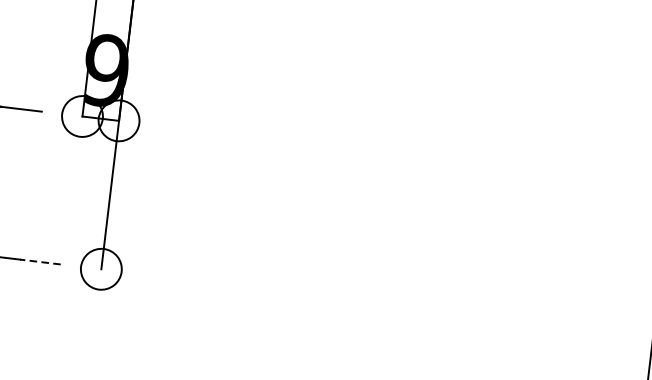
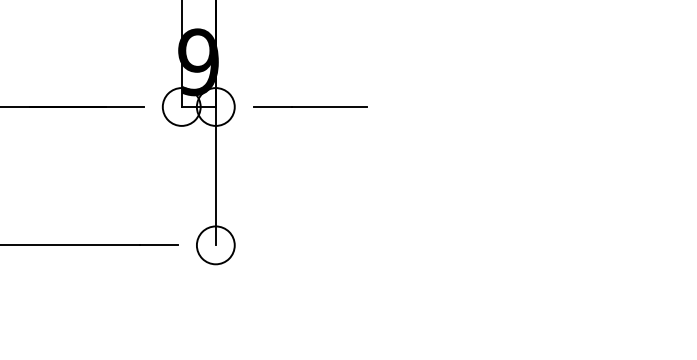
line: (220, 132) -> (310, 106), added
line: (40, 262) -> (159, 245), dashed -> solid

